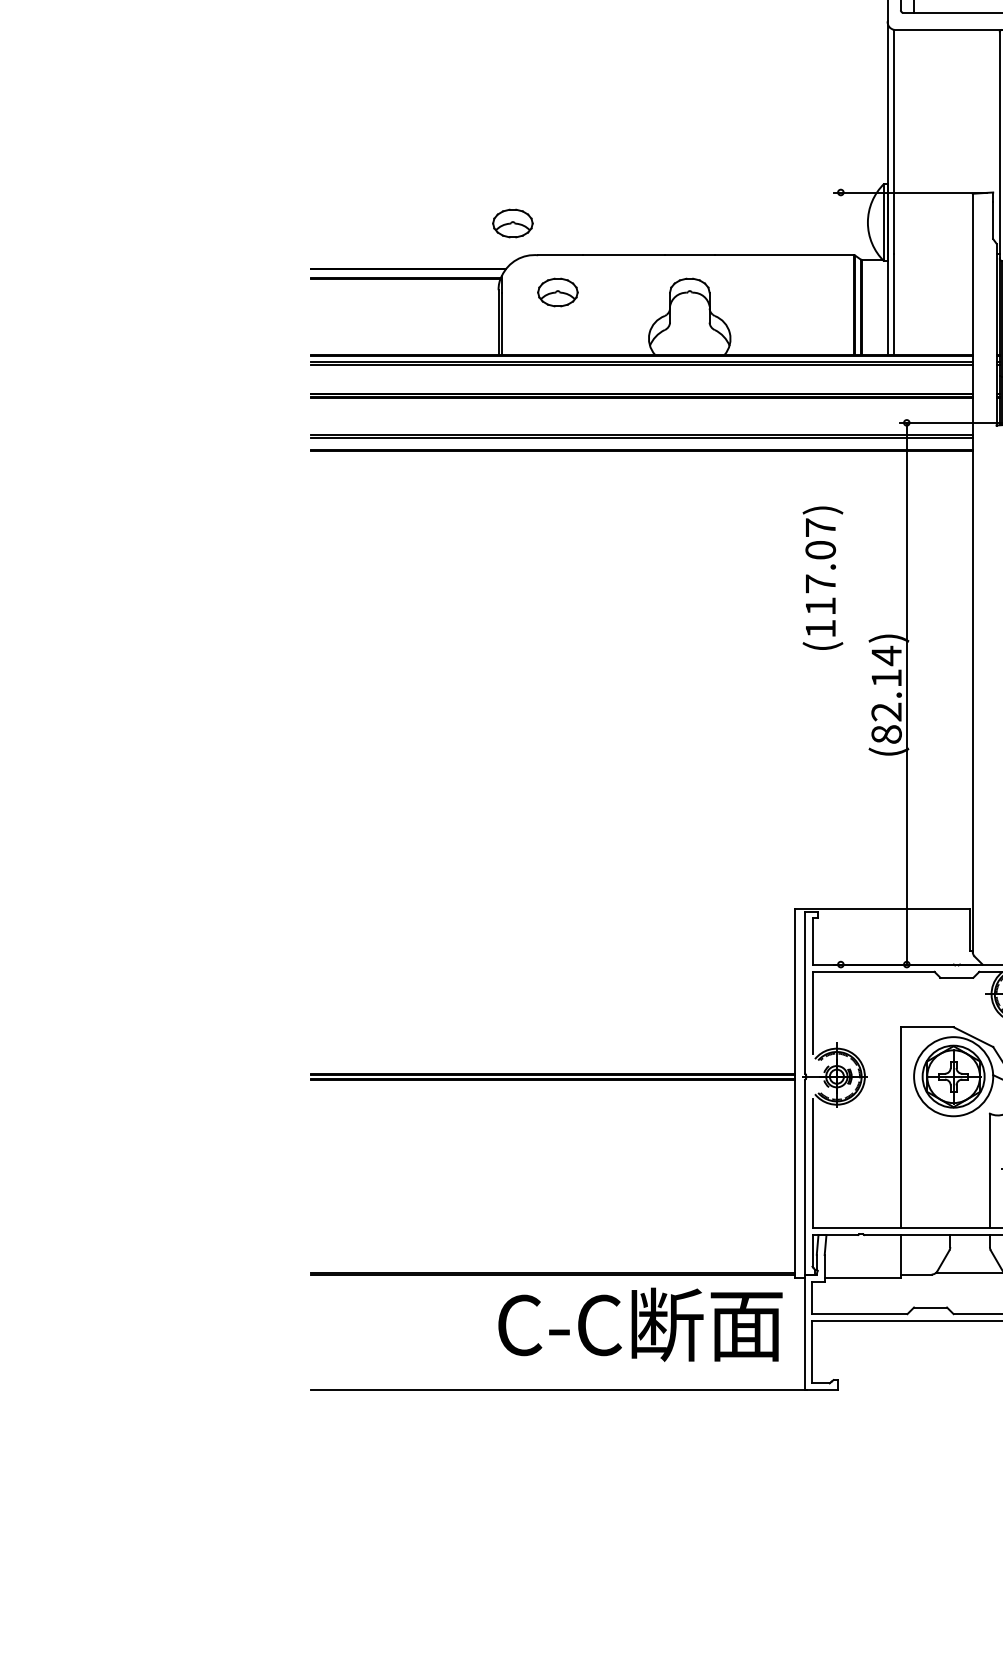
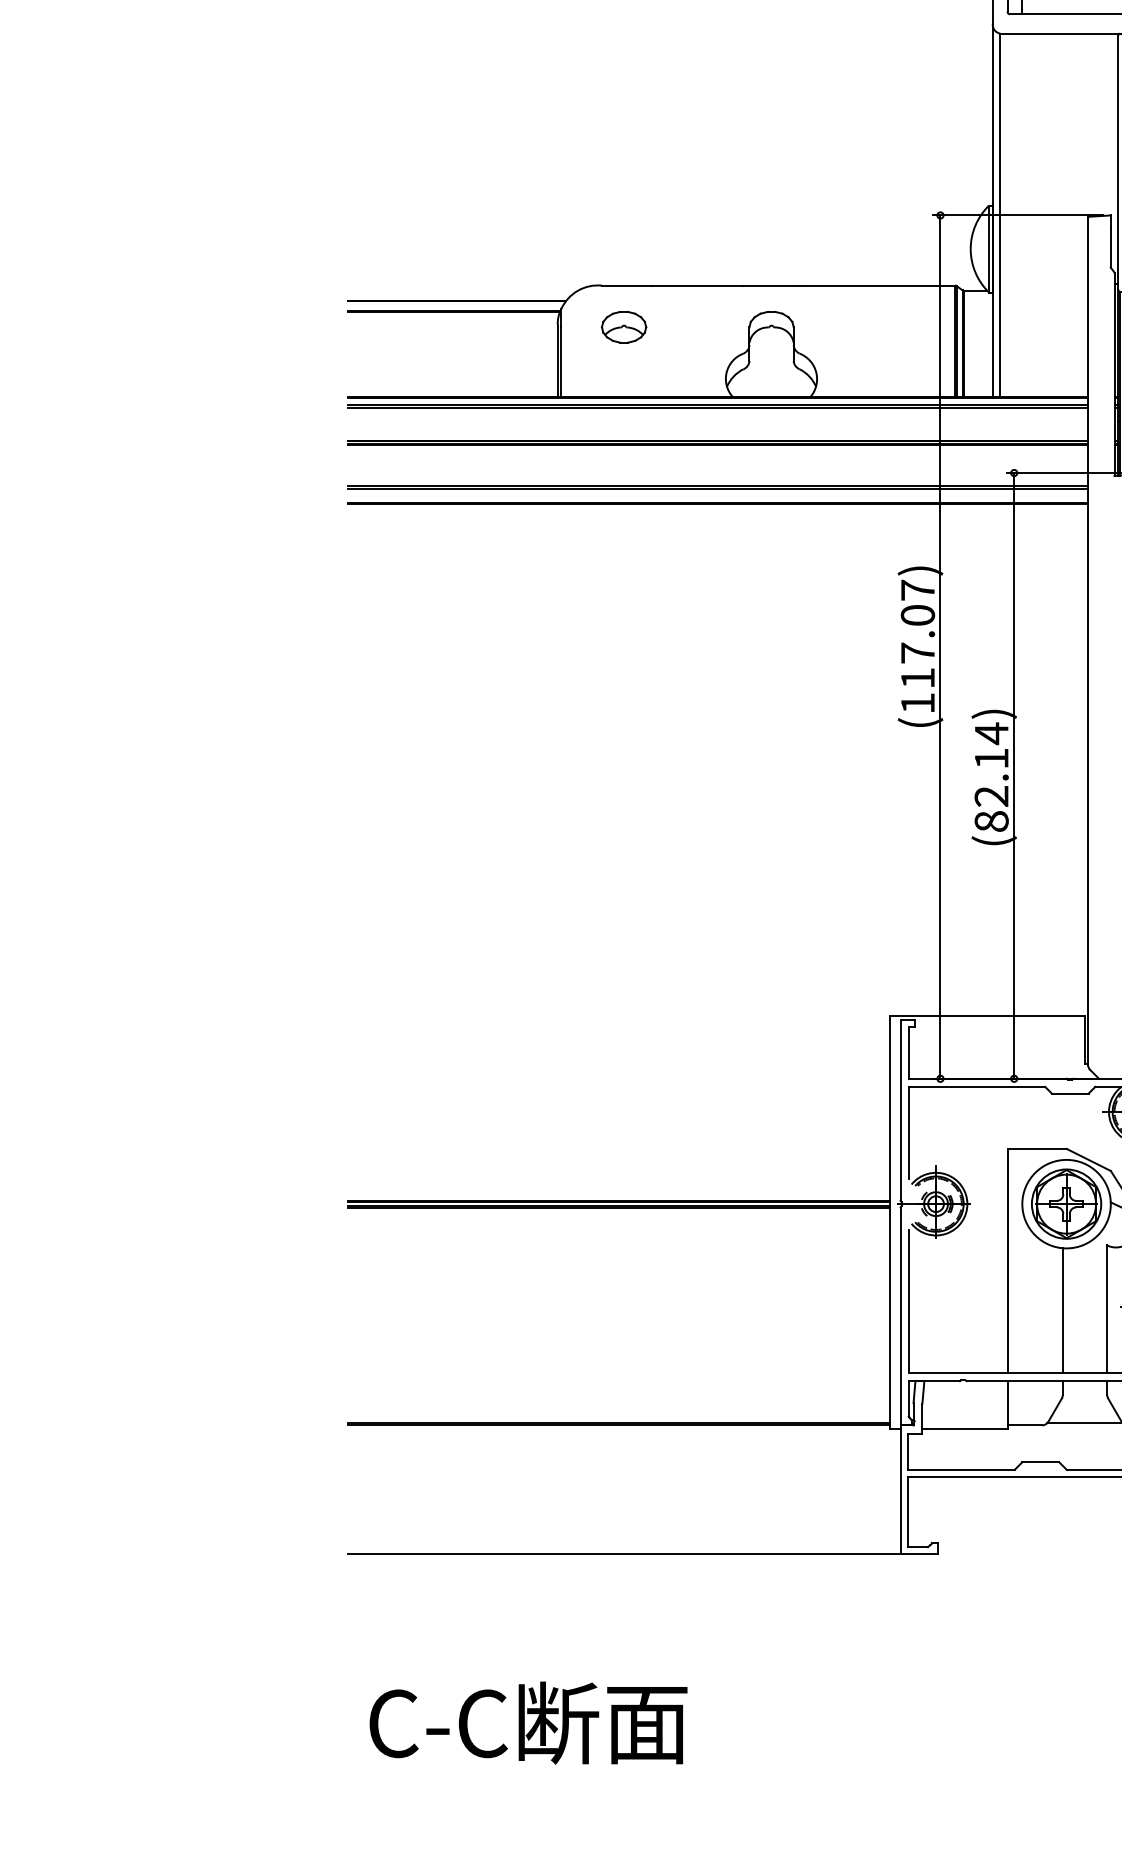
part: (512, 223) -> (573, 250), removed
line: (840, 578) -> (940, 647), added
line: (950, 1171) -> (1063, 1310), added
text: (640, 1324) -> (528, 1722), moved

